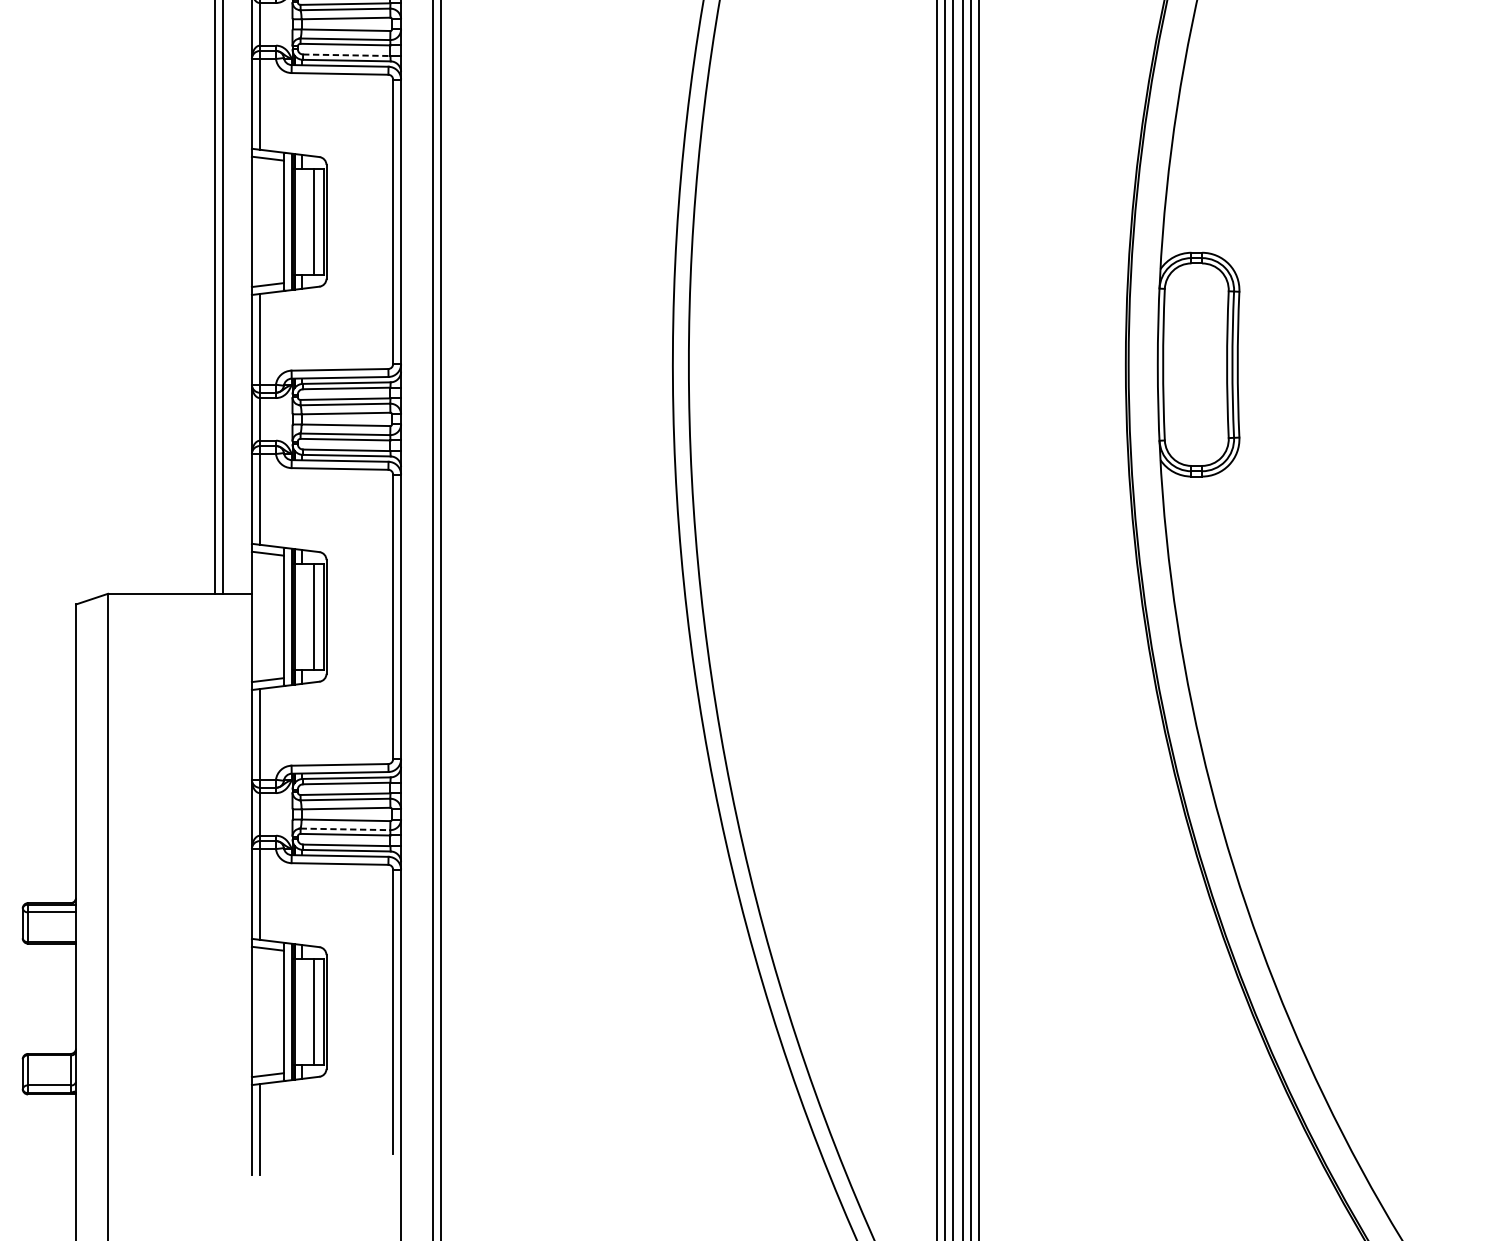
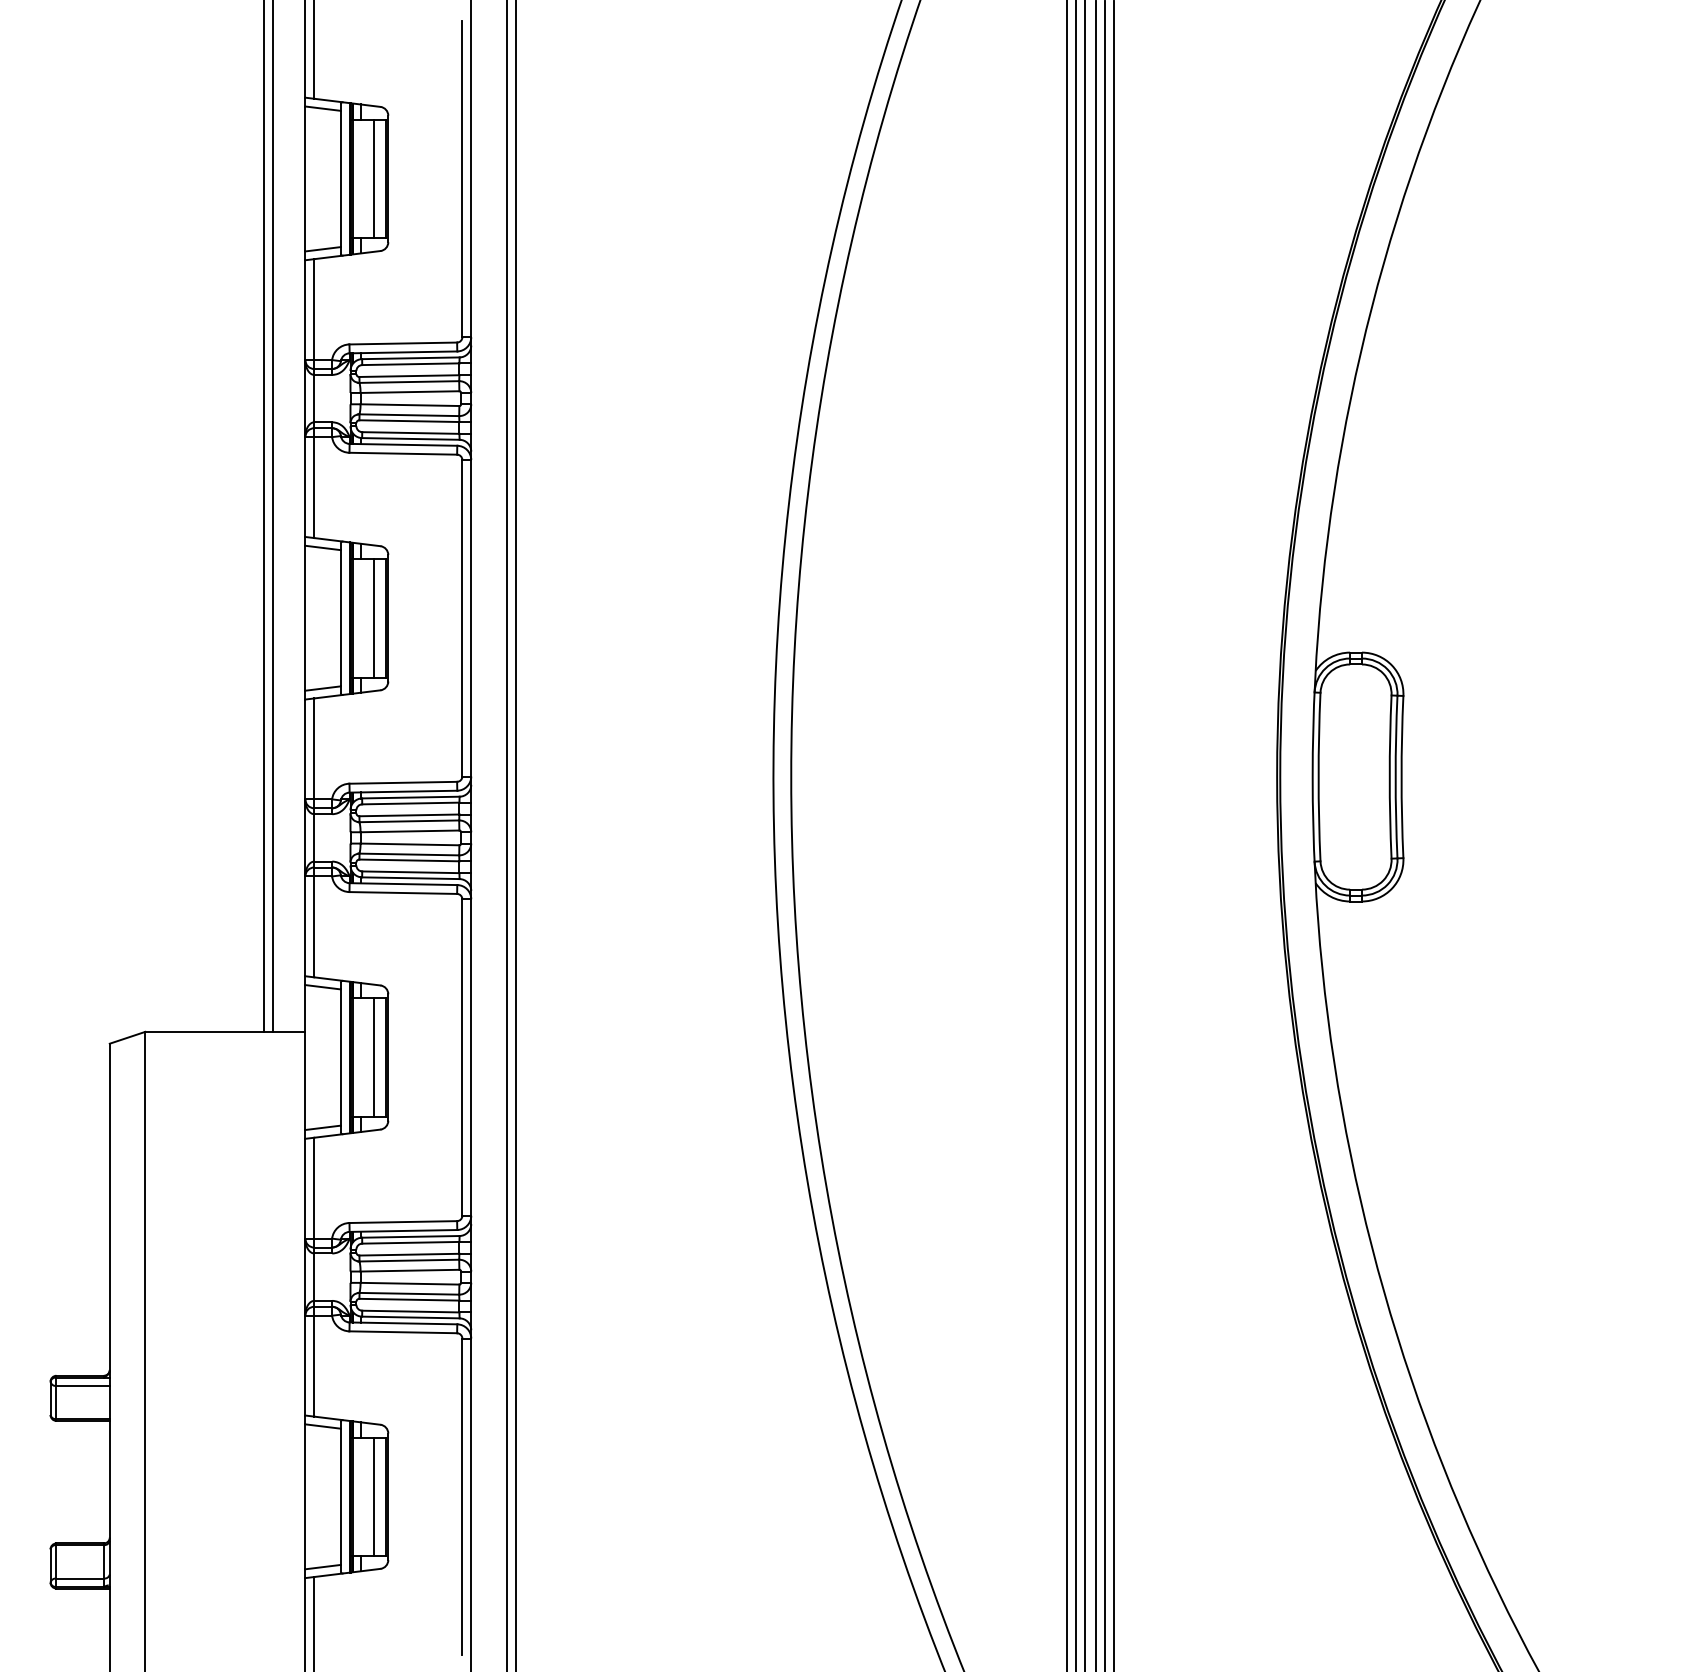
line: (346, 55) -> (410, 433), dashed -> solid
line: (345, 829) -> (409, 1293), dashed -> solid

